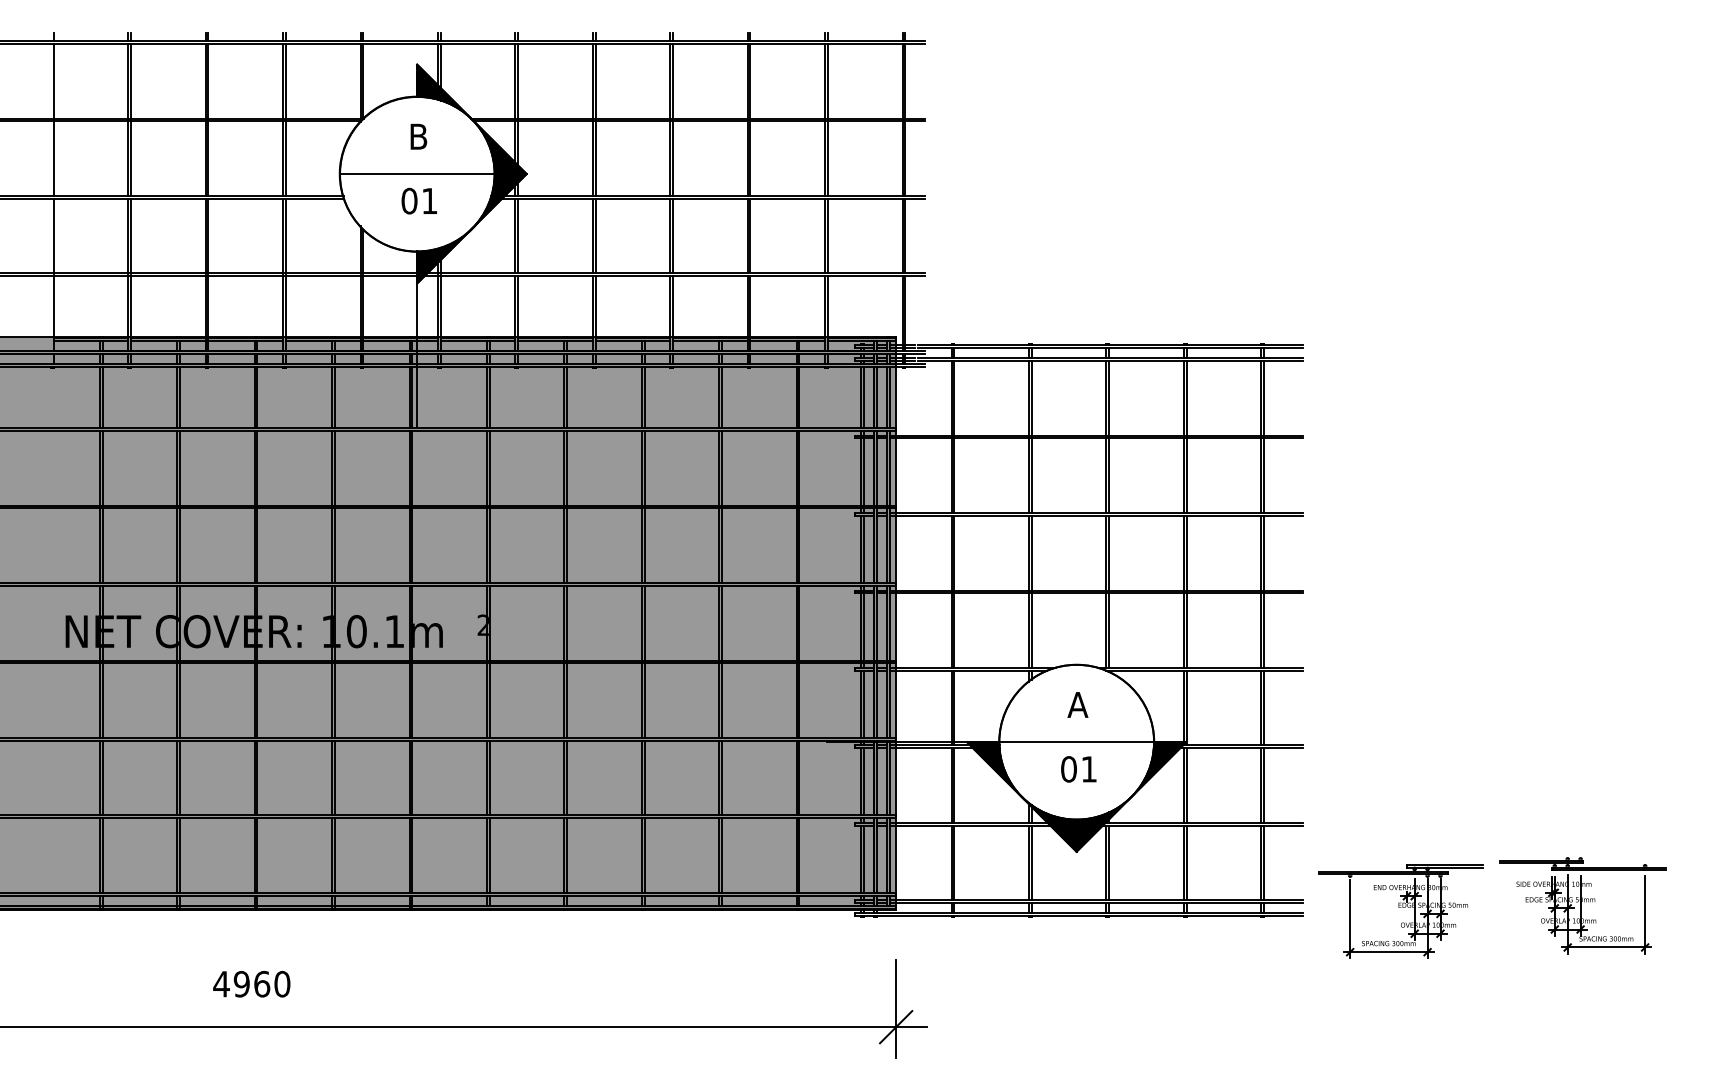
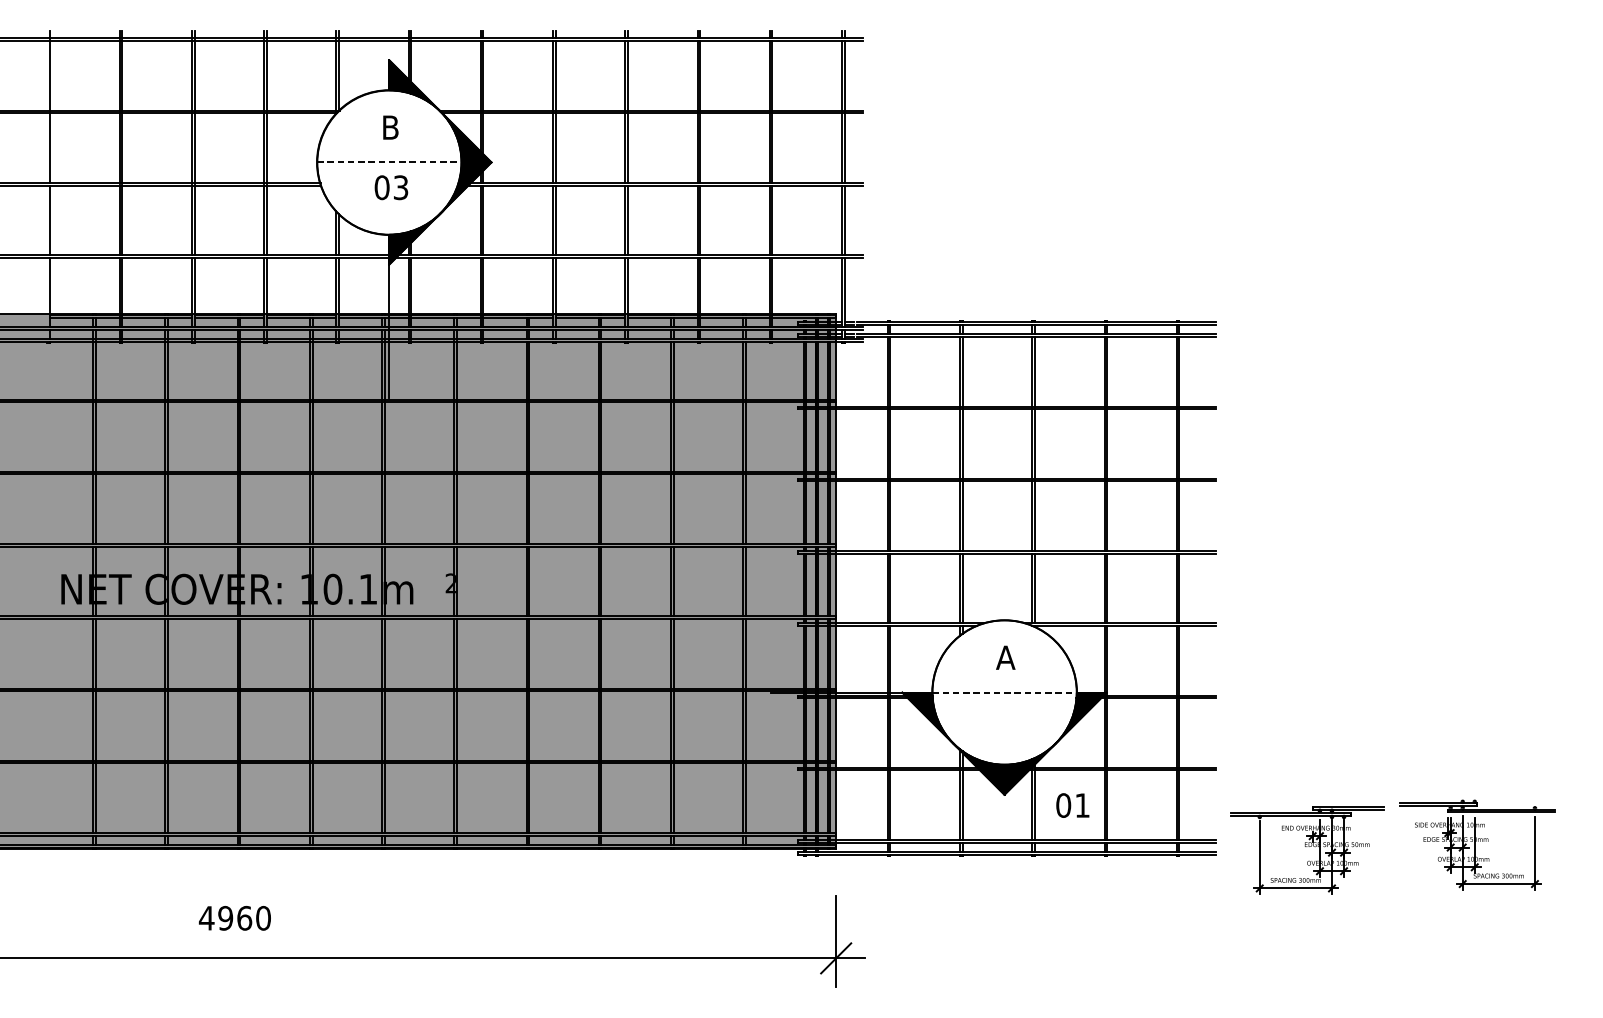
line: (417, 174) -> (389, 162), solid -> dashed
text: (429, 200) -> (400, 187), 01 -> 03
line: (1077, 742) -> (1005, 692), solid -> dashed
text: (1078, 769) -> (1072, 805), moved

